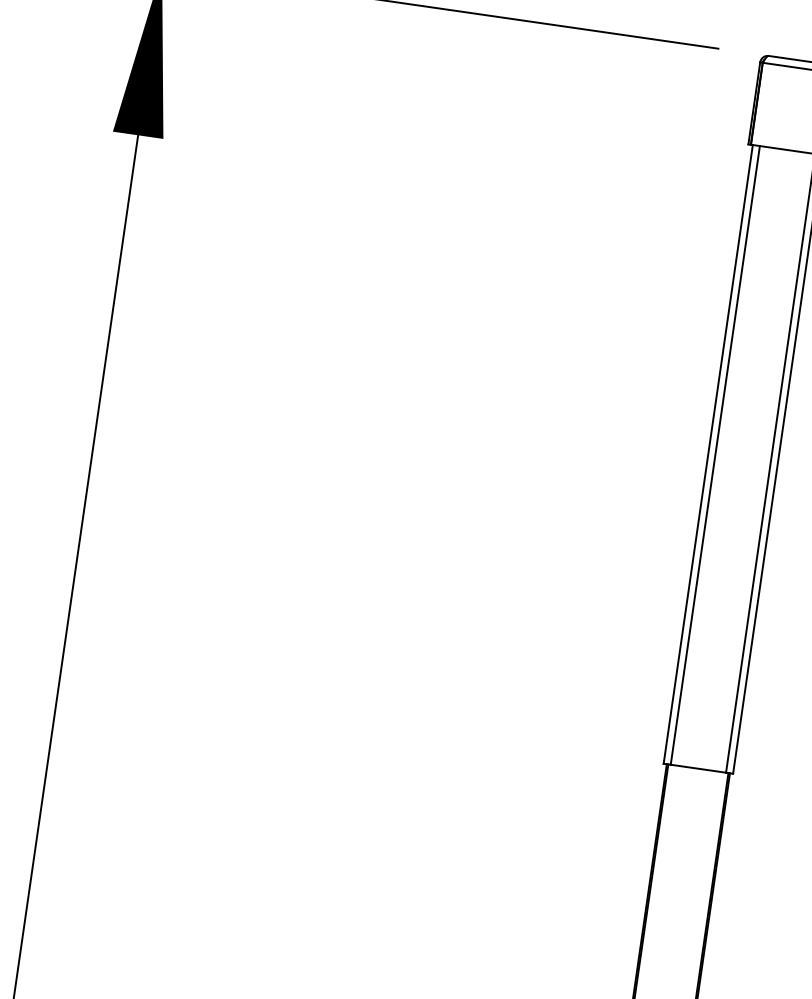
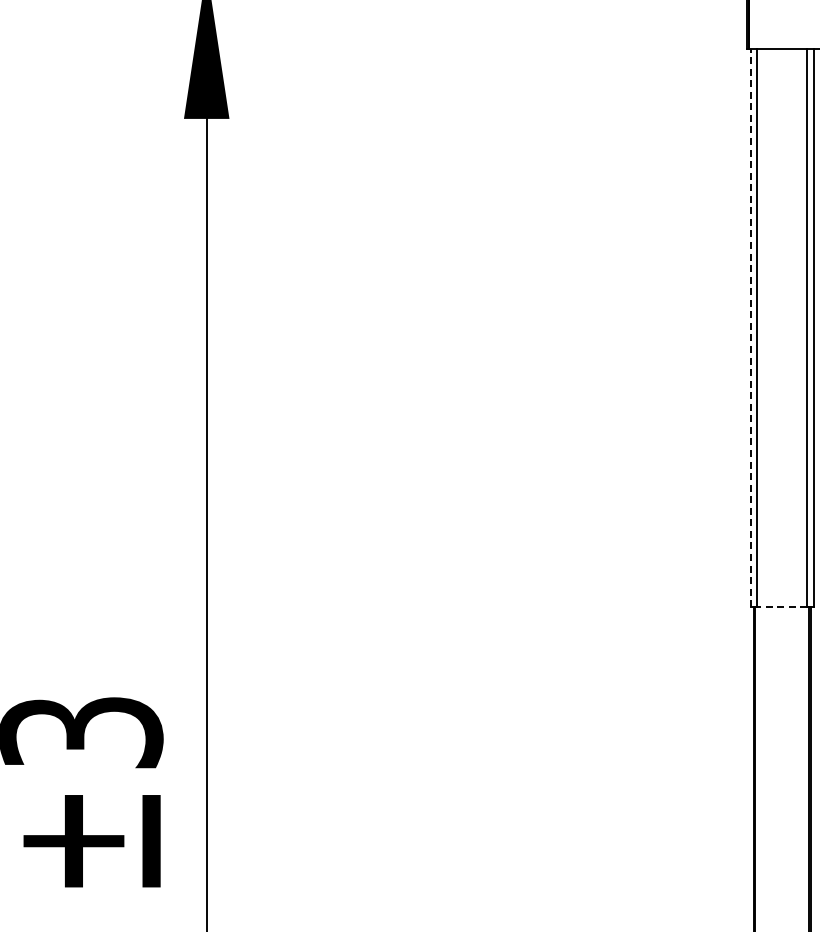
line: (707, 454) -> (750, 328), solid -> dashed
line: (698, 769) -> (782, 607), solid -> dashed

